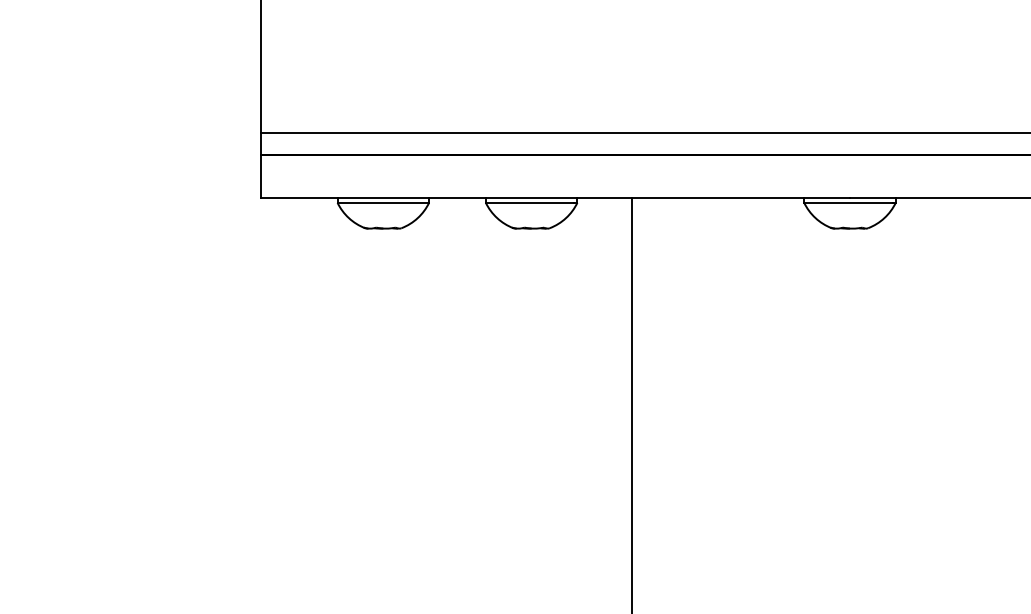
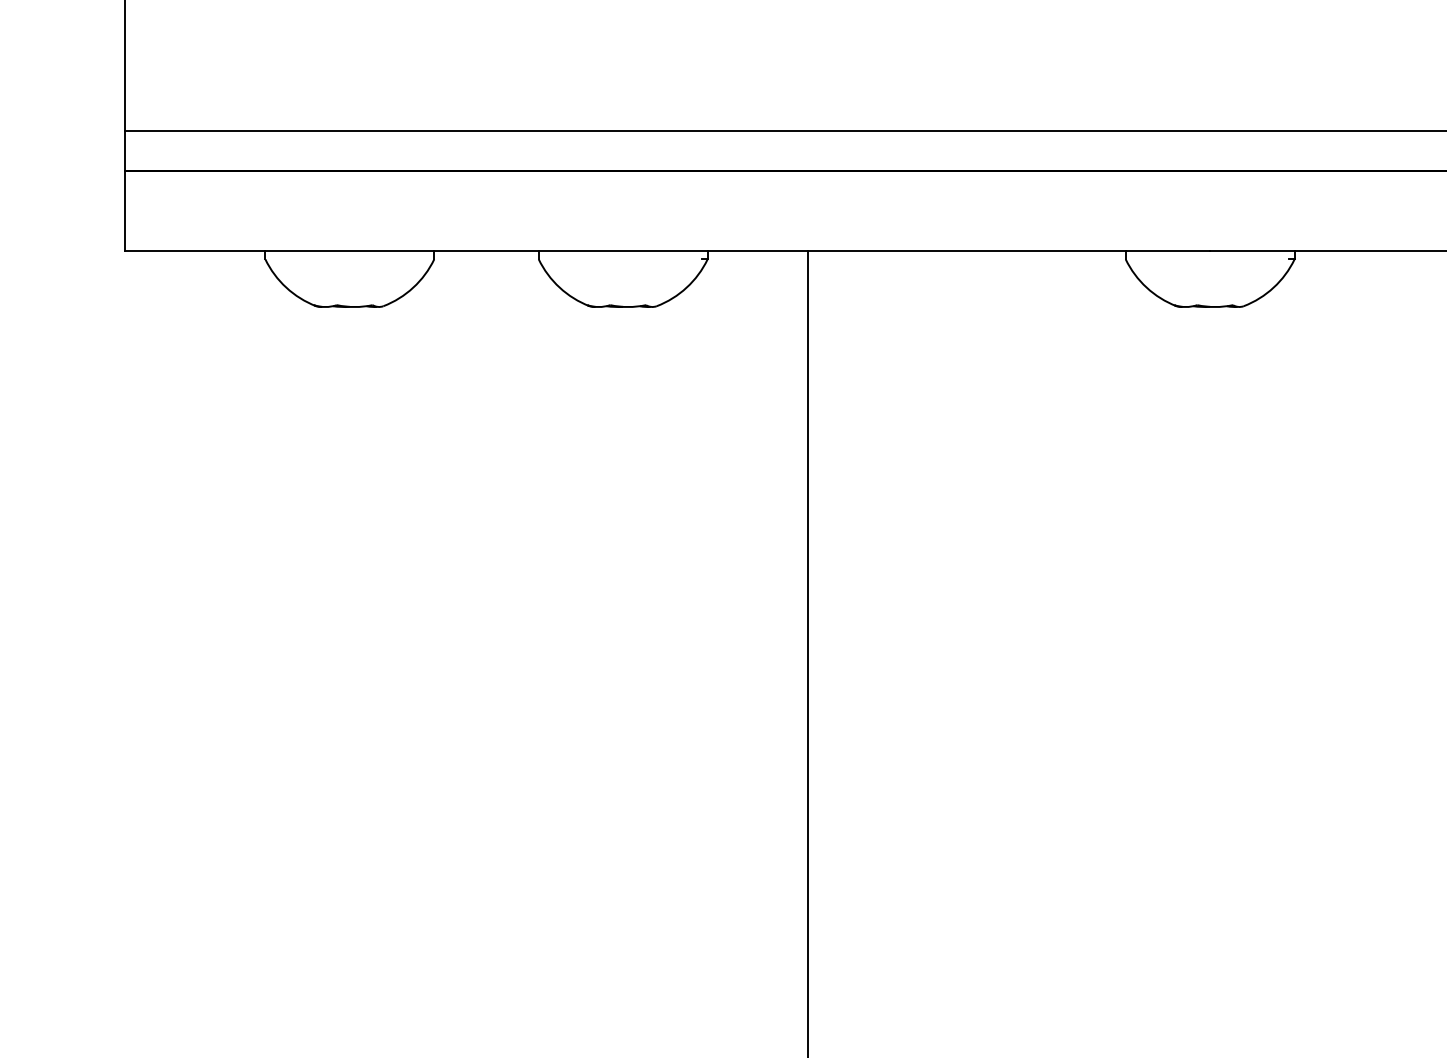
line: (383, 202) -> (350, 258), removed
line: (529, 202) -> (619, 258), removed
line: (848, 202) -> (1207, 258), removed

